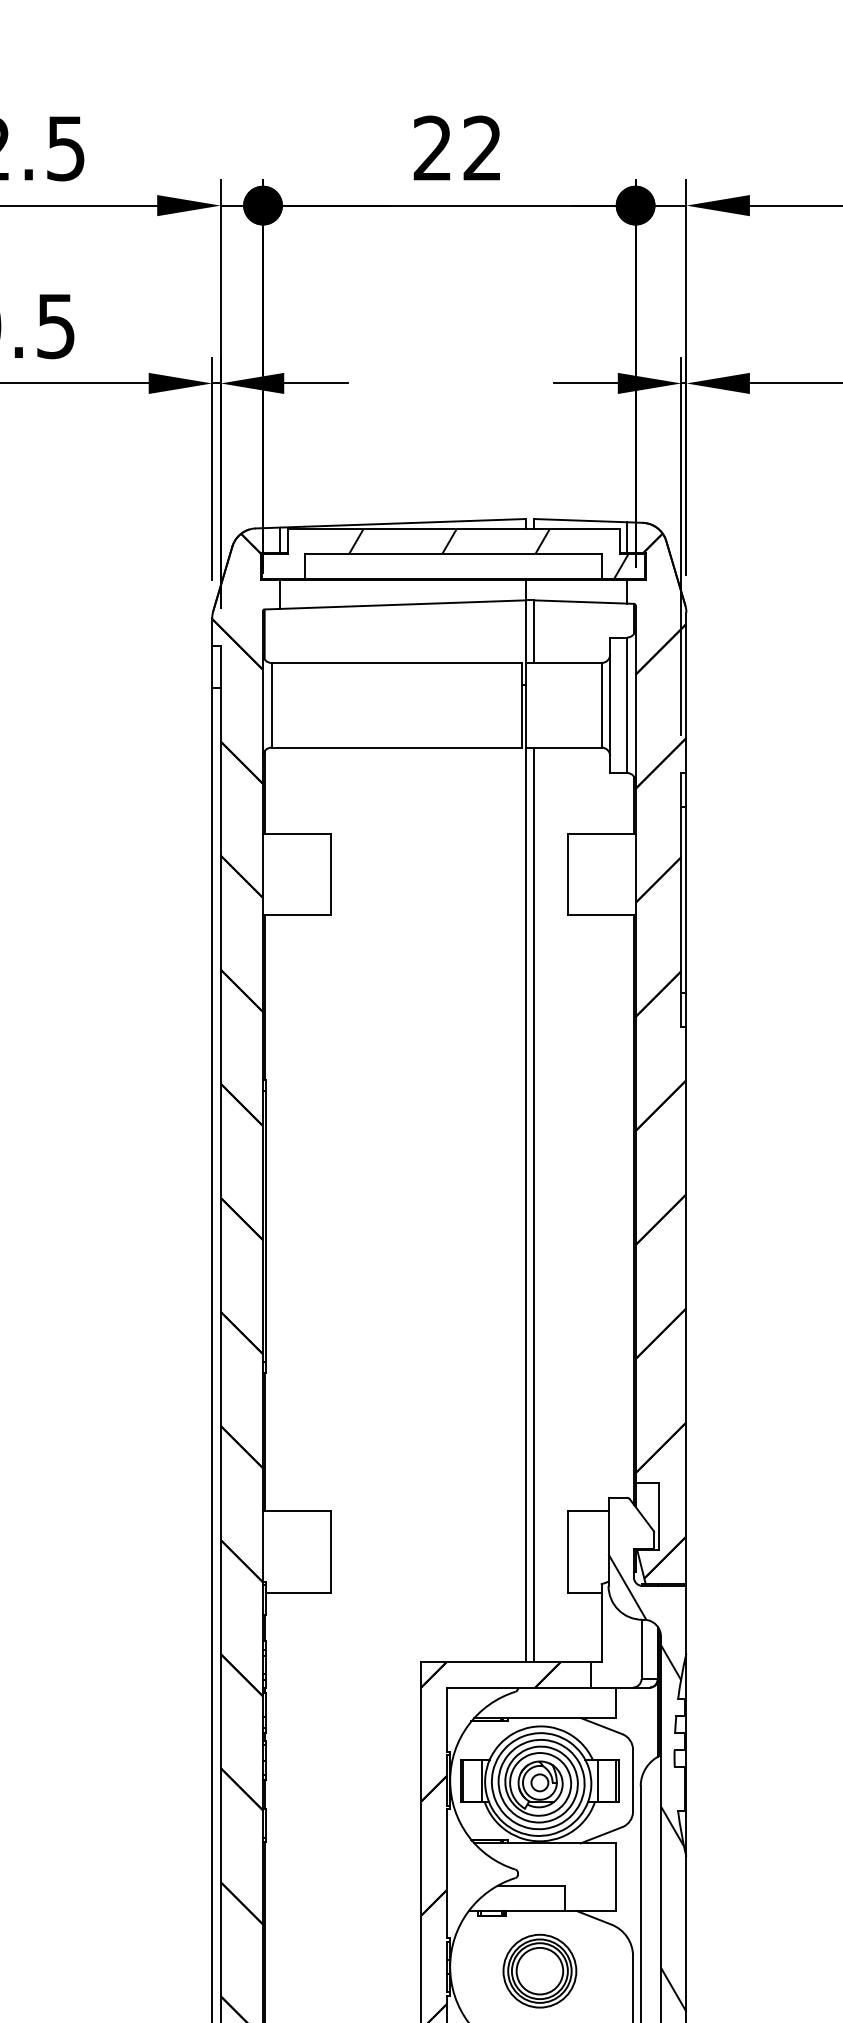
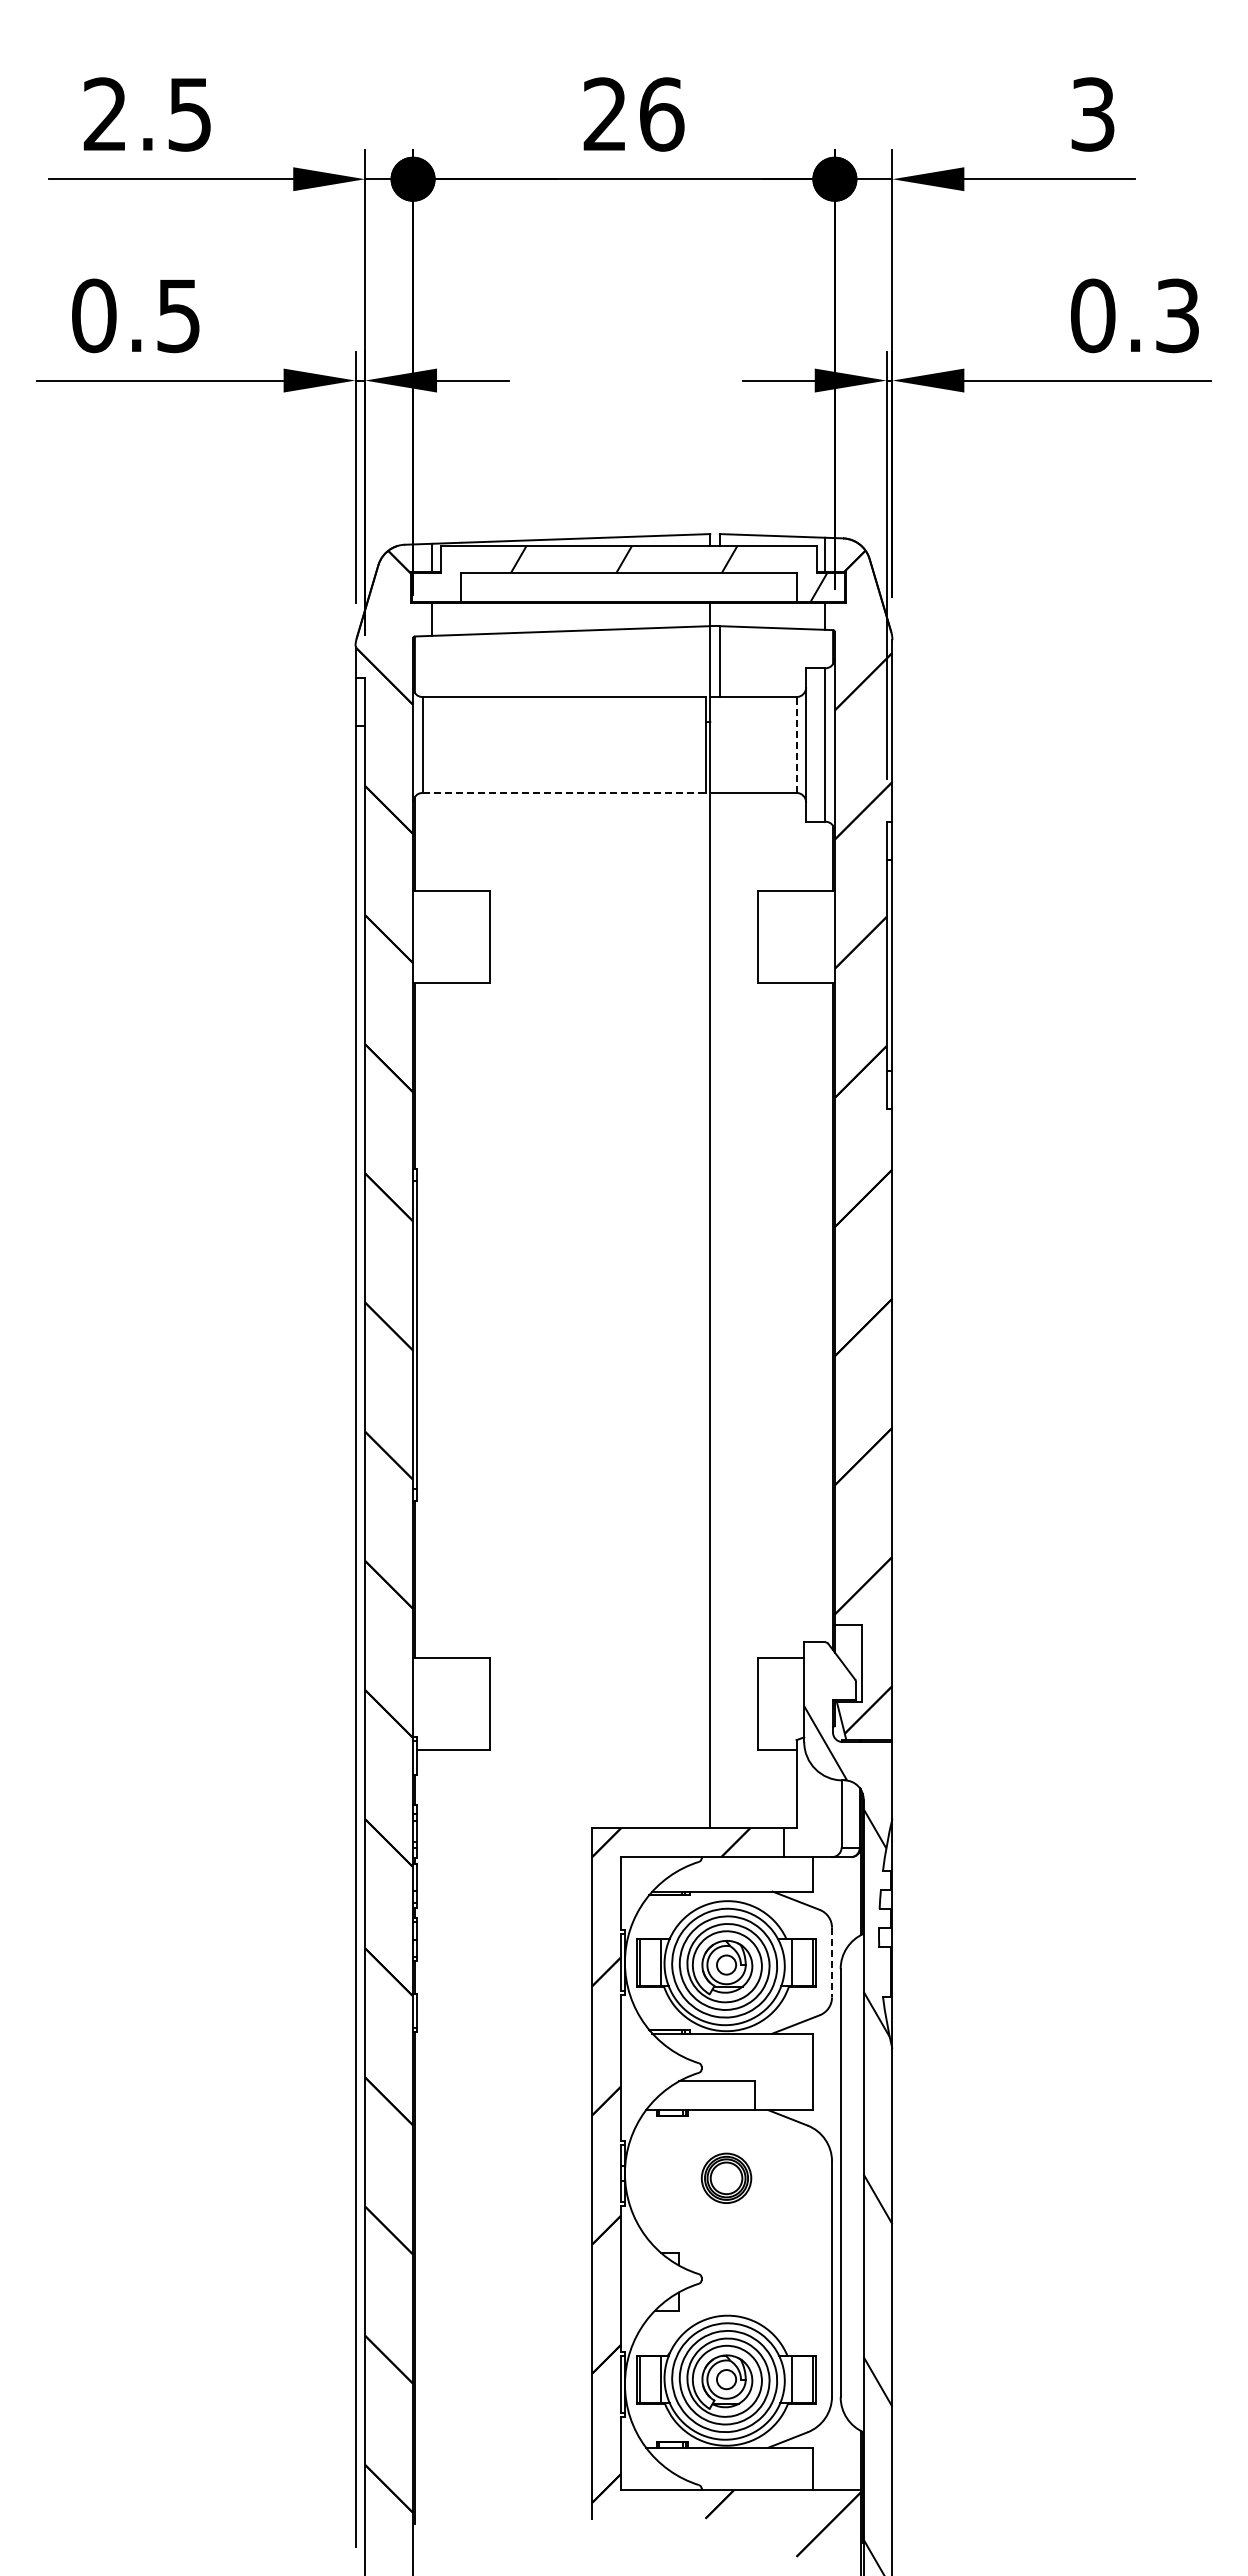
text: (483, 148) -> (662, 114), 22 -> 26
line: (601, 705) -> (796, 745), solid -> dashed
line: (396, 747) -> (564, 792), solid -> dashed
line: (533, 1204) -> (719, 1310), removed
line: (633, 1780) -> (832, 1962), solid -> dashed
part: (539, 1971) -> (726, 2178), size x0.6

